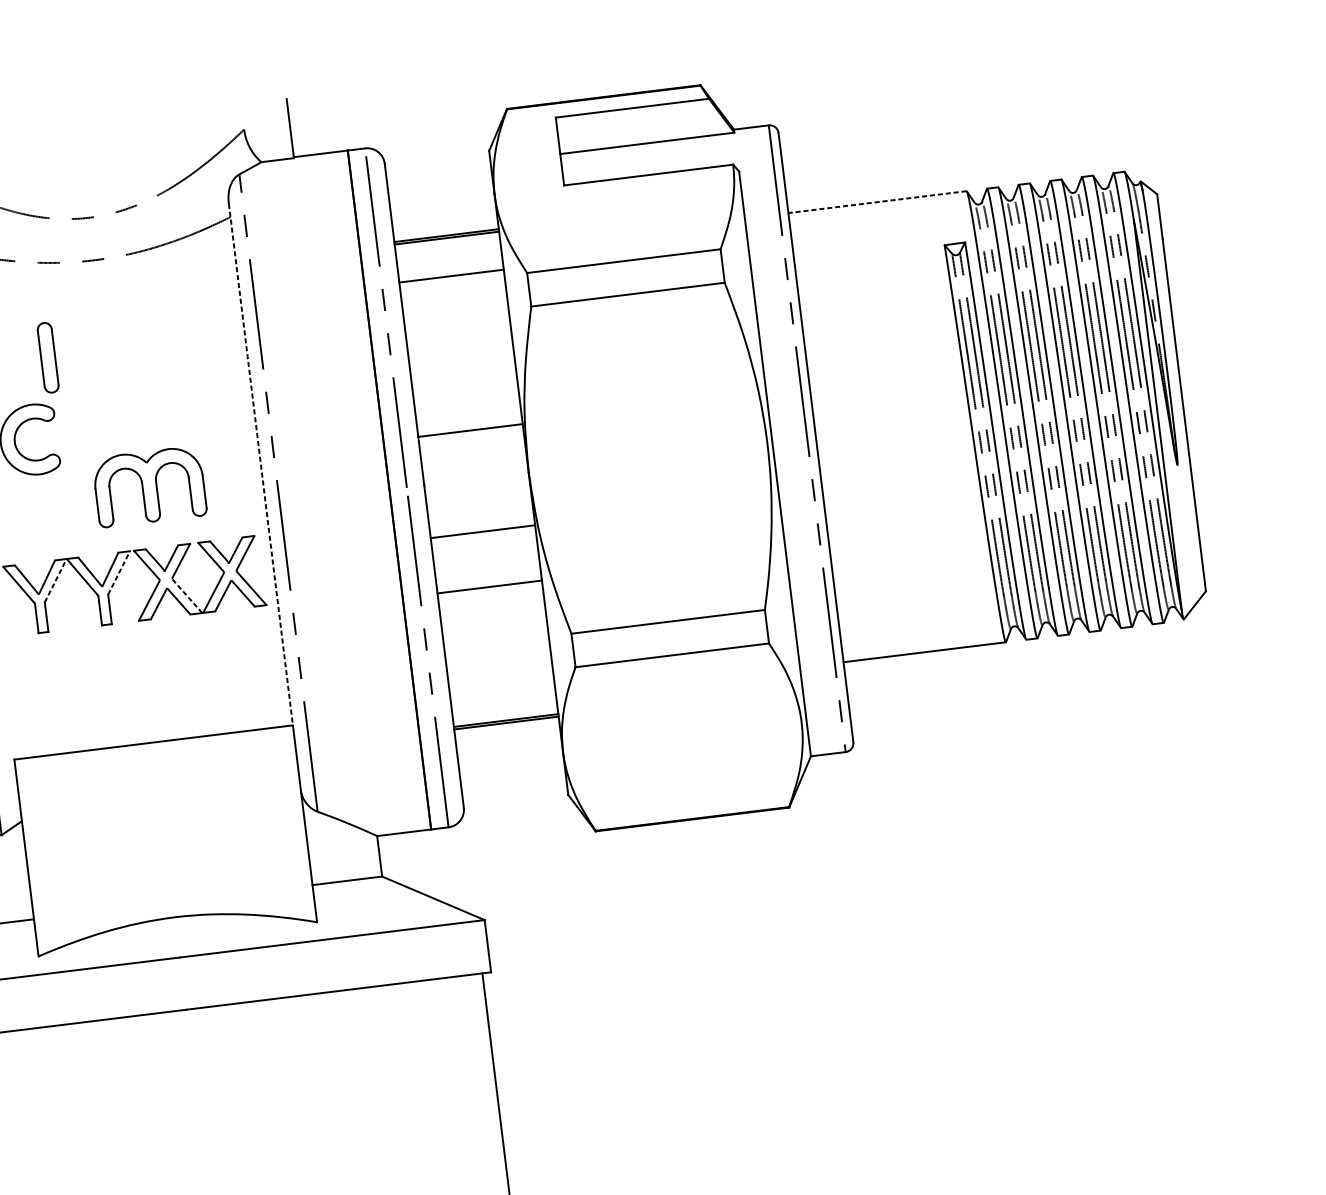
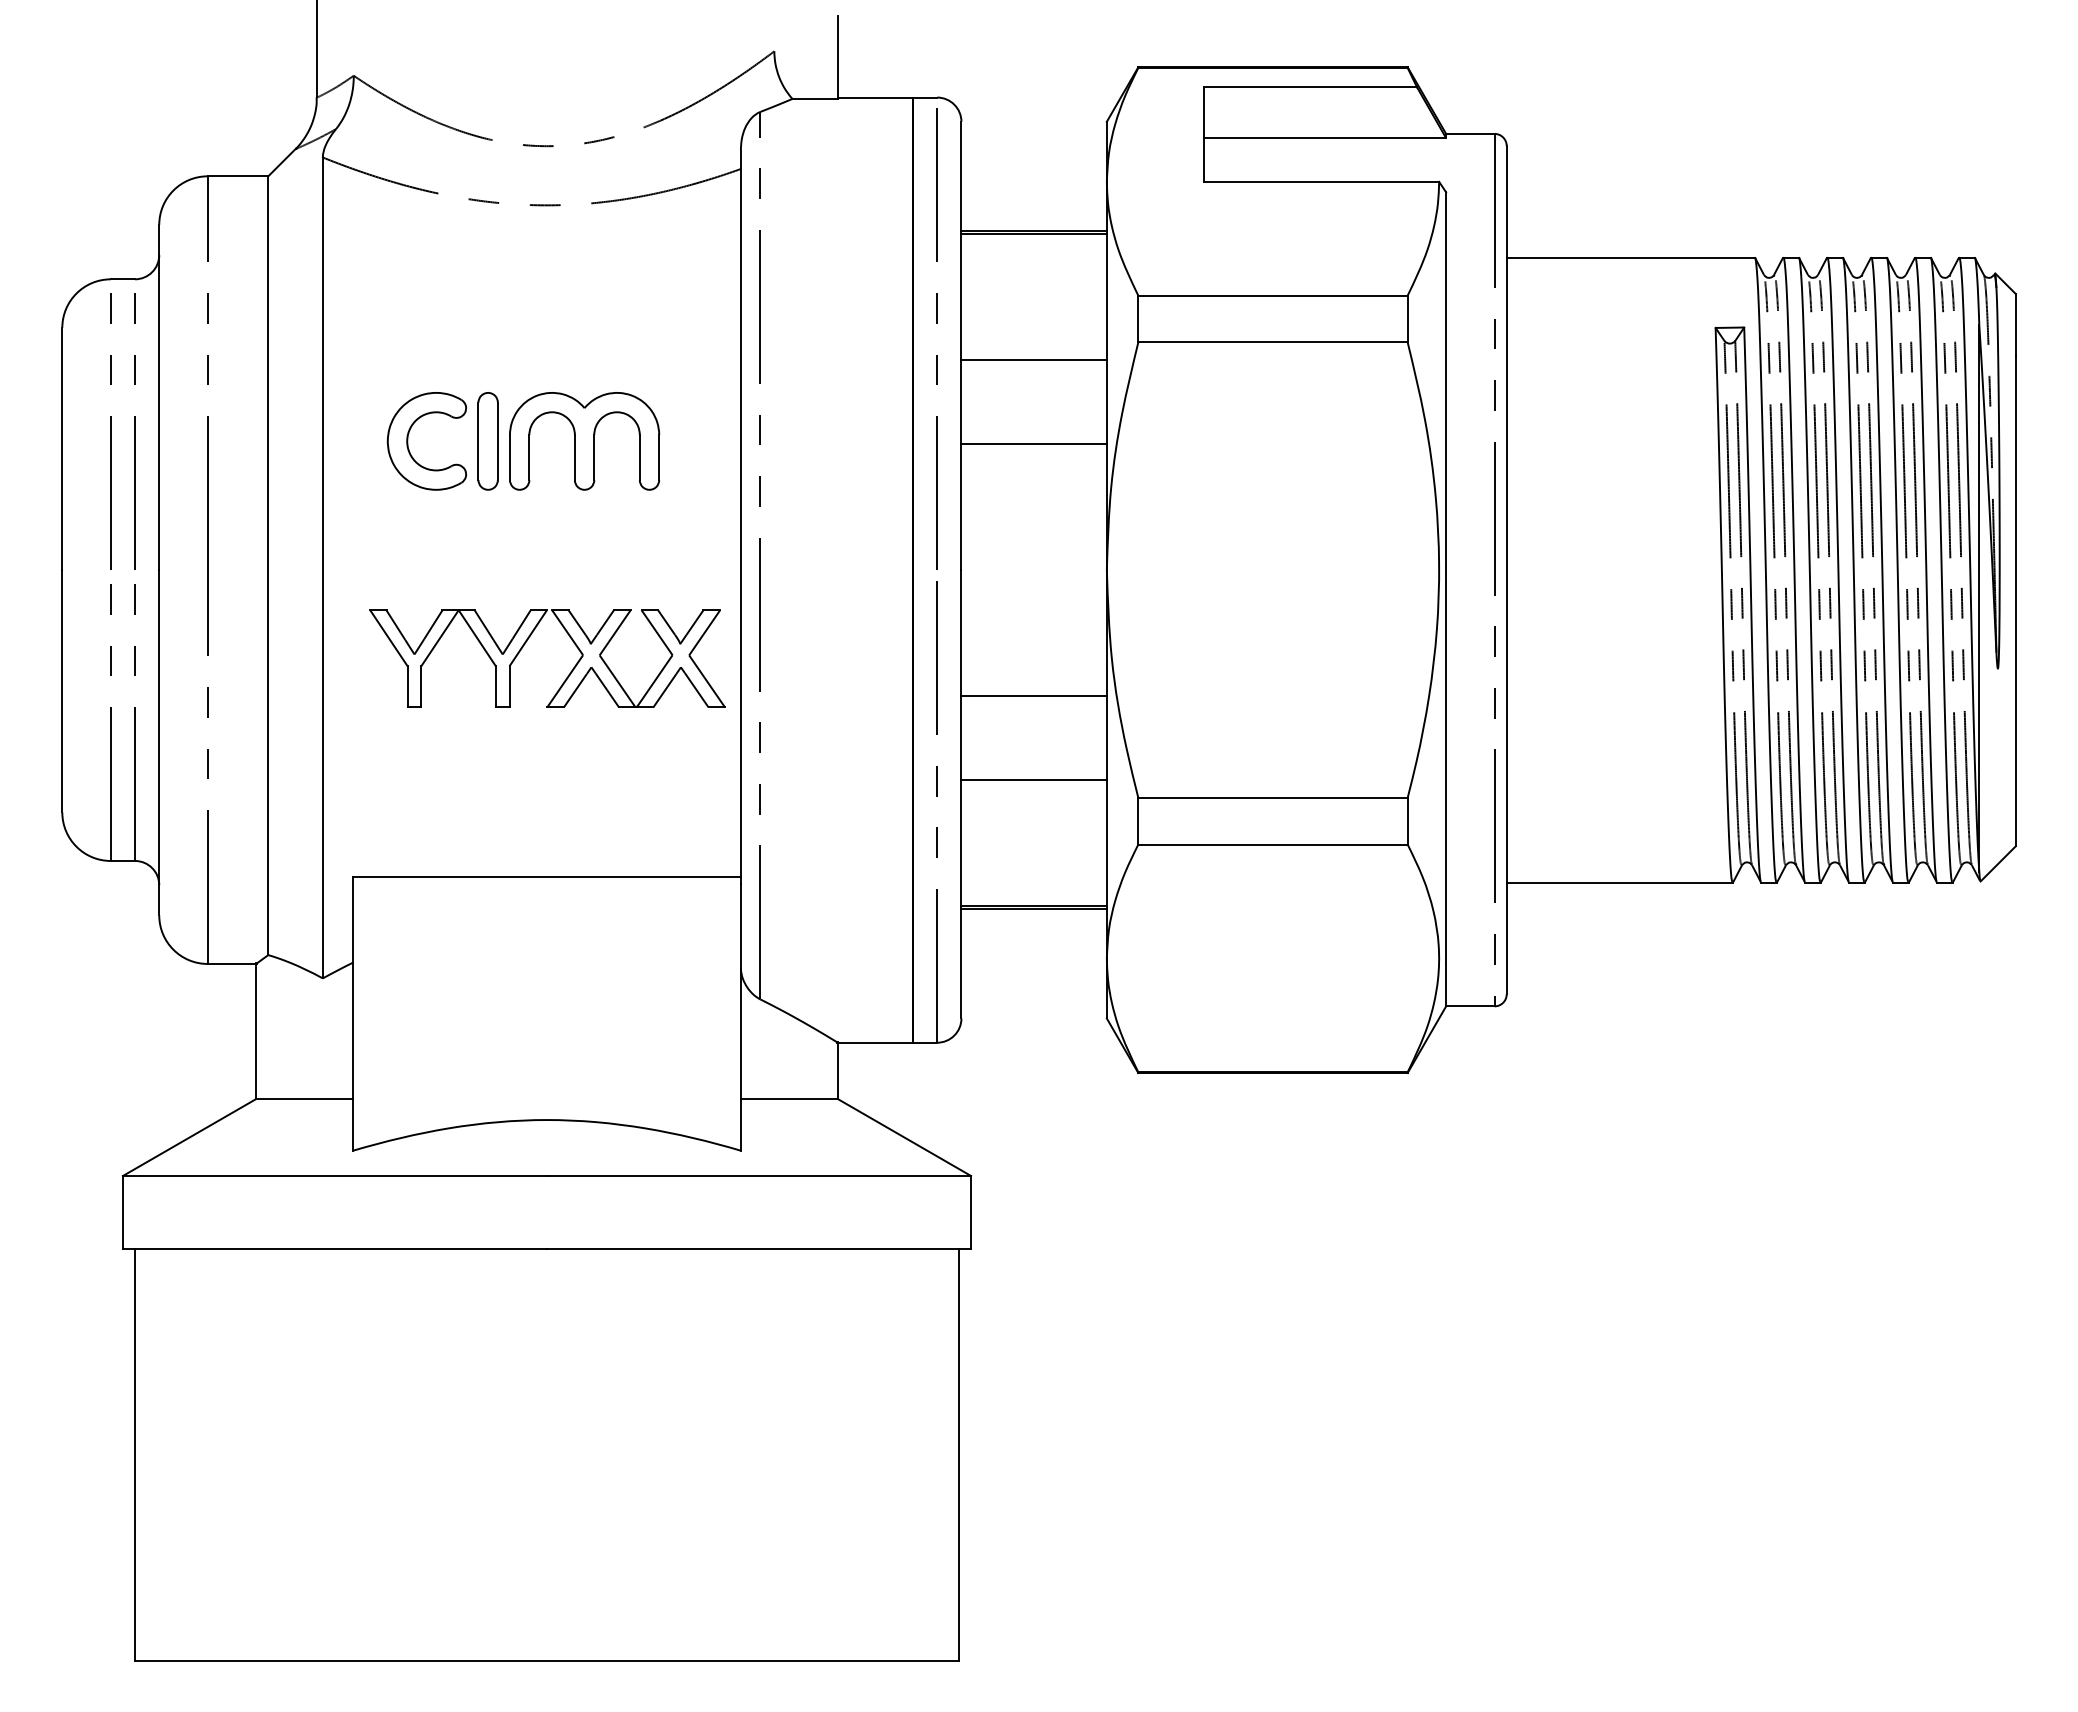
line: (877, 202) -> (1630, 257), dashed -> solid
line: (451, 276) -> (1033, 360), moved
part: (47, 357) -> (487, 441), moved
line: (470, 430) -> (1033, 444), moved
line: (260, 466) -> (740, 516), dashed -> solid
part: (149, 486) -> (584, 441), moved
line: (482, 532) -> (1033, 696), moved
line: (119, 573) -> (528, 638), dashed -> solid
line: (56, 580) -> (440, 638), dashed -> solid
line: (489, 587) -> (1033, 780), moved
line: (186, 595) -> (617, 680), dashed -> solid

